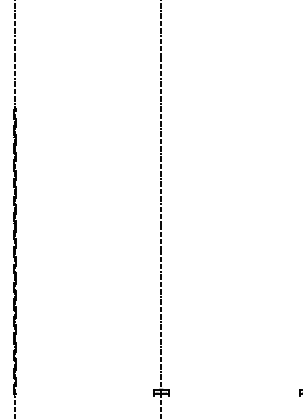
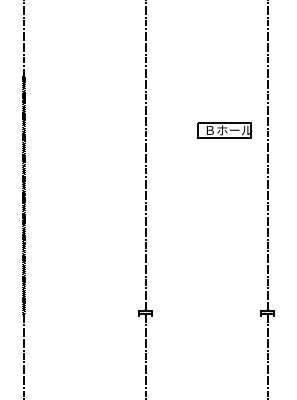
part: (256, 173) -> (224, 130), added

